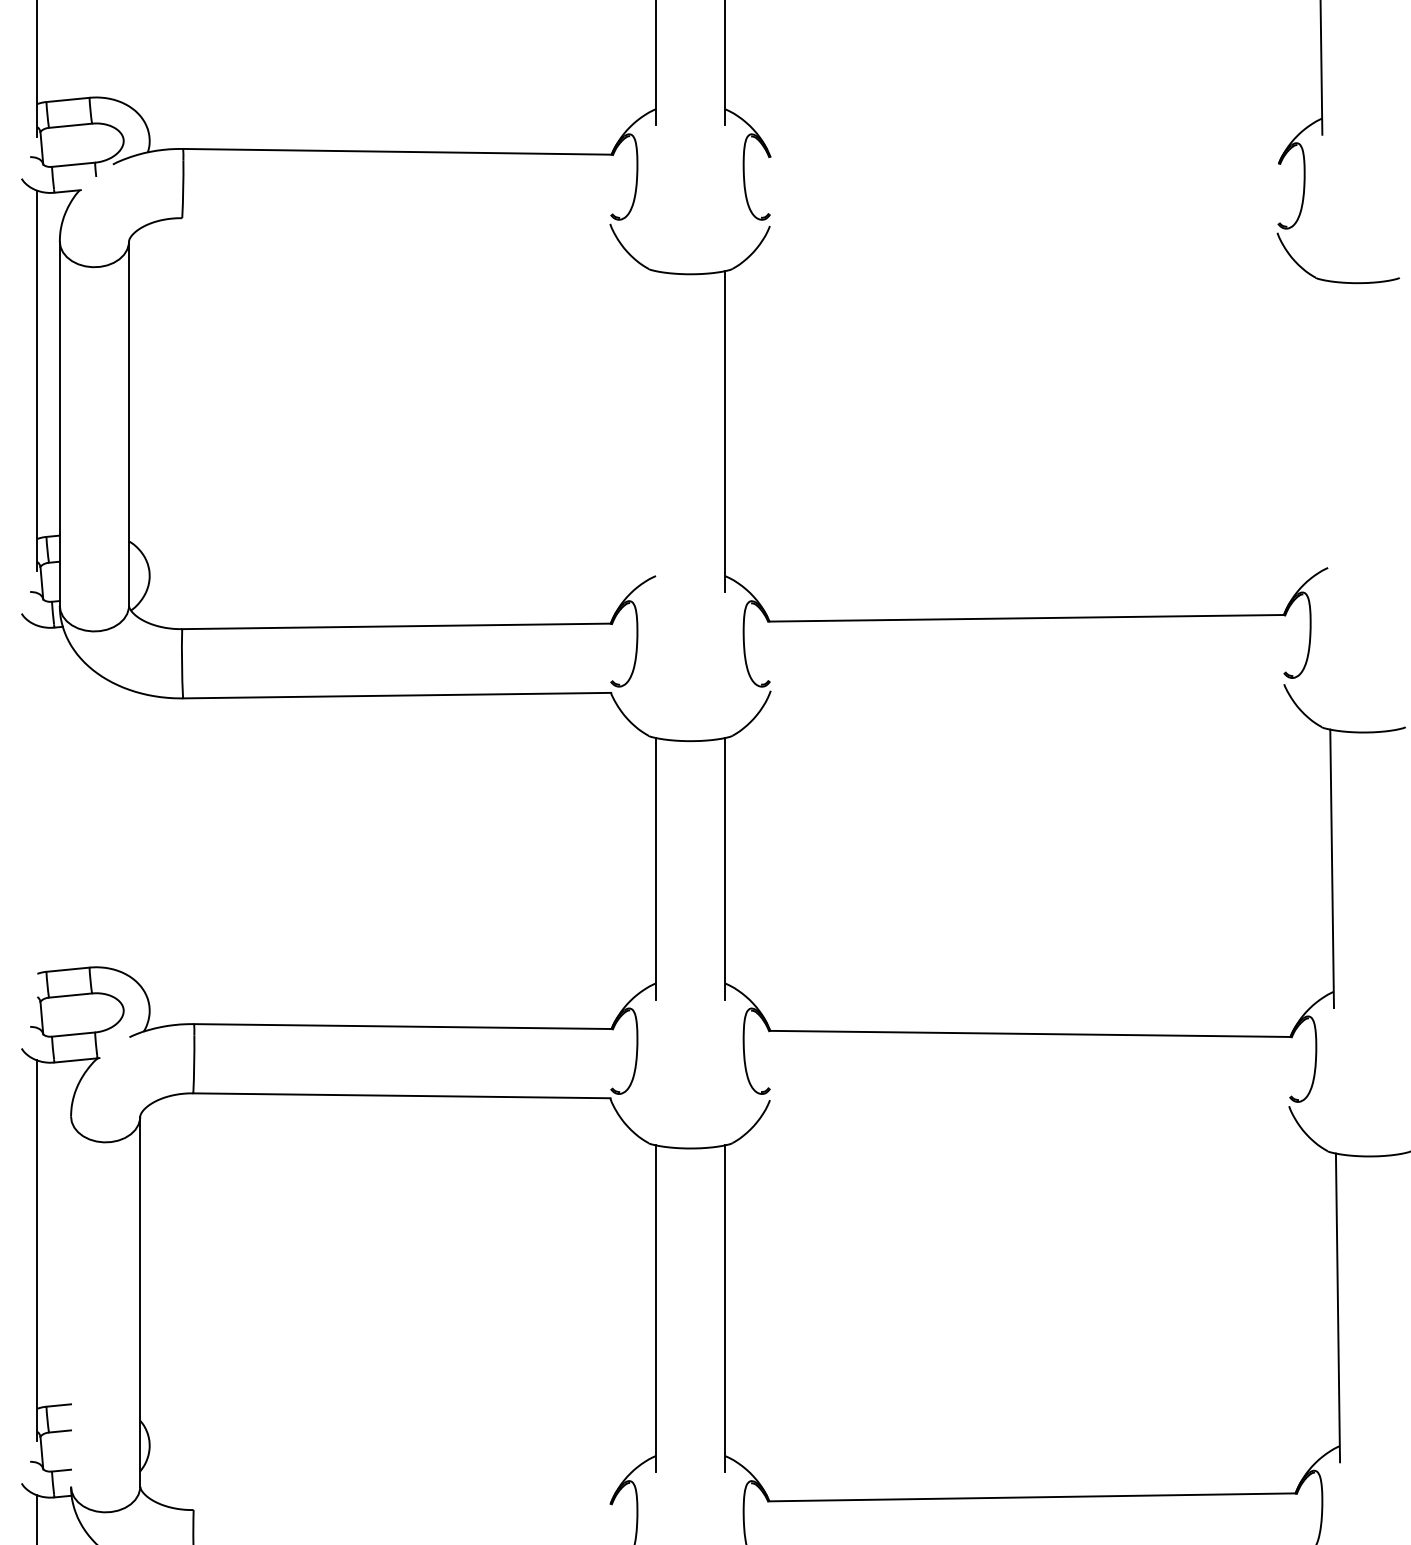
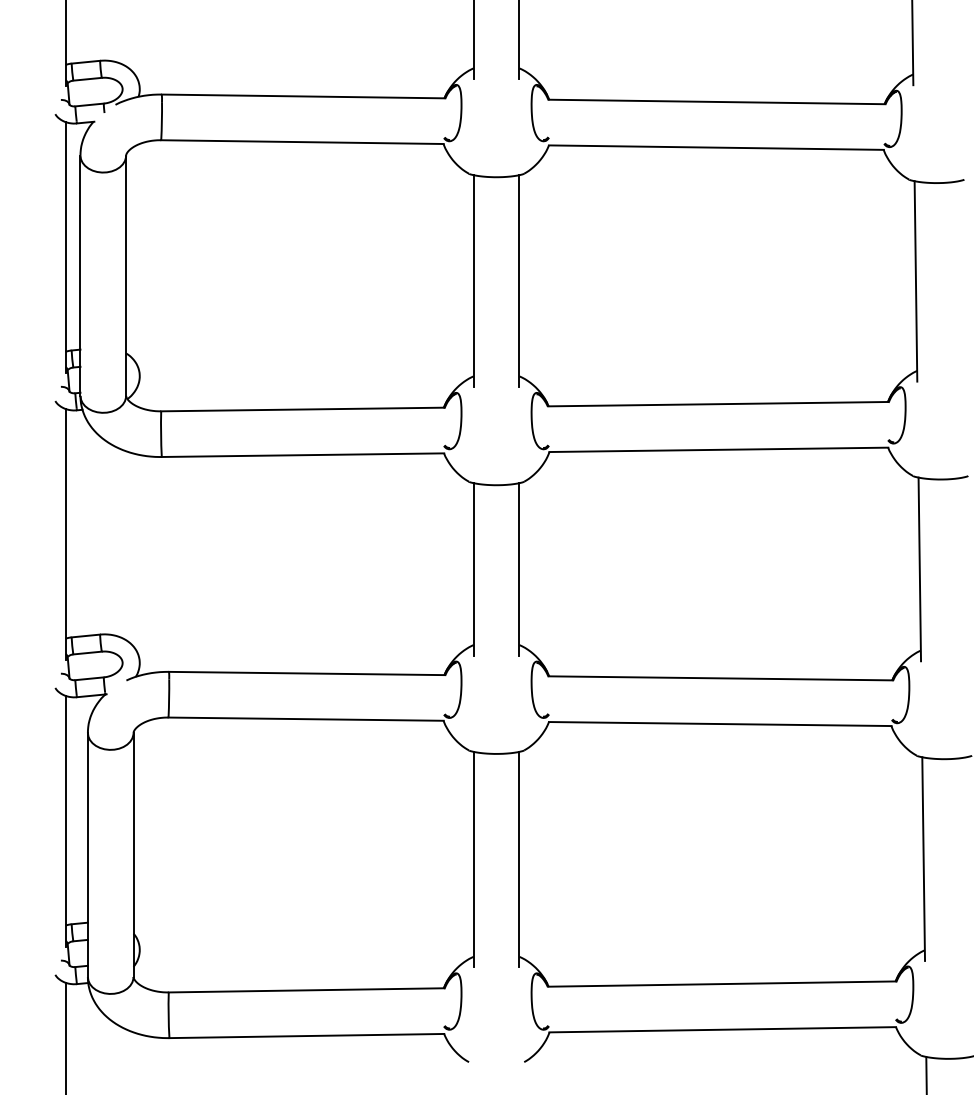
line: (1023, 159) -> (716, 101), added
line: (396, 221) -> (302, 142), added
line: (1022, 229) -> (715, 147), added
line: (655, 430) -> (473, 280), added
line: (1325, 432) -> (915, 281), added
line: (1026, 687) -> (718, 449), added
line: (37, 815) -> (65, 534), added
line: (1028, 1103) -> (719, 724), added
line: (70, 1300) -> (87, 854), added
line: (400, 1507) -> (305, 990), added

